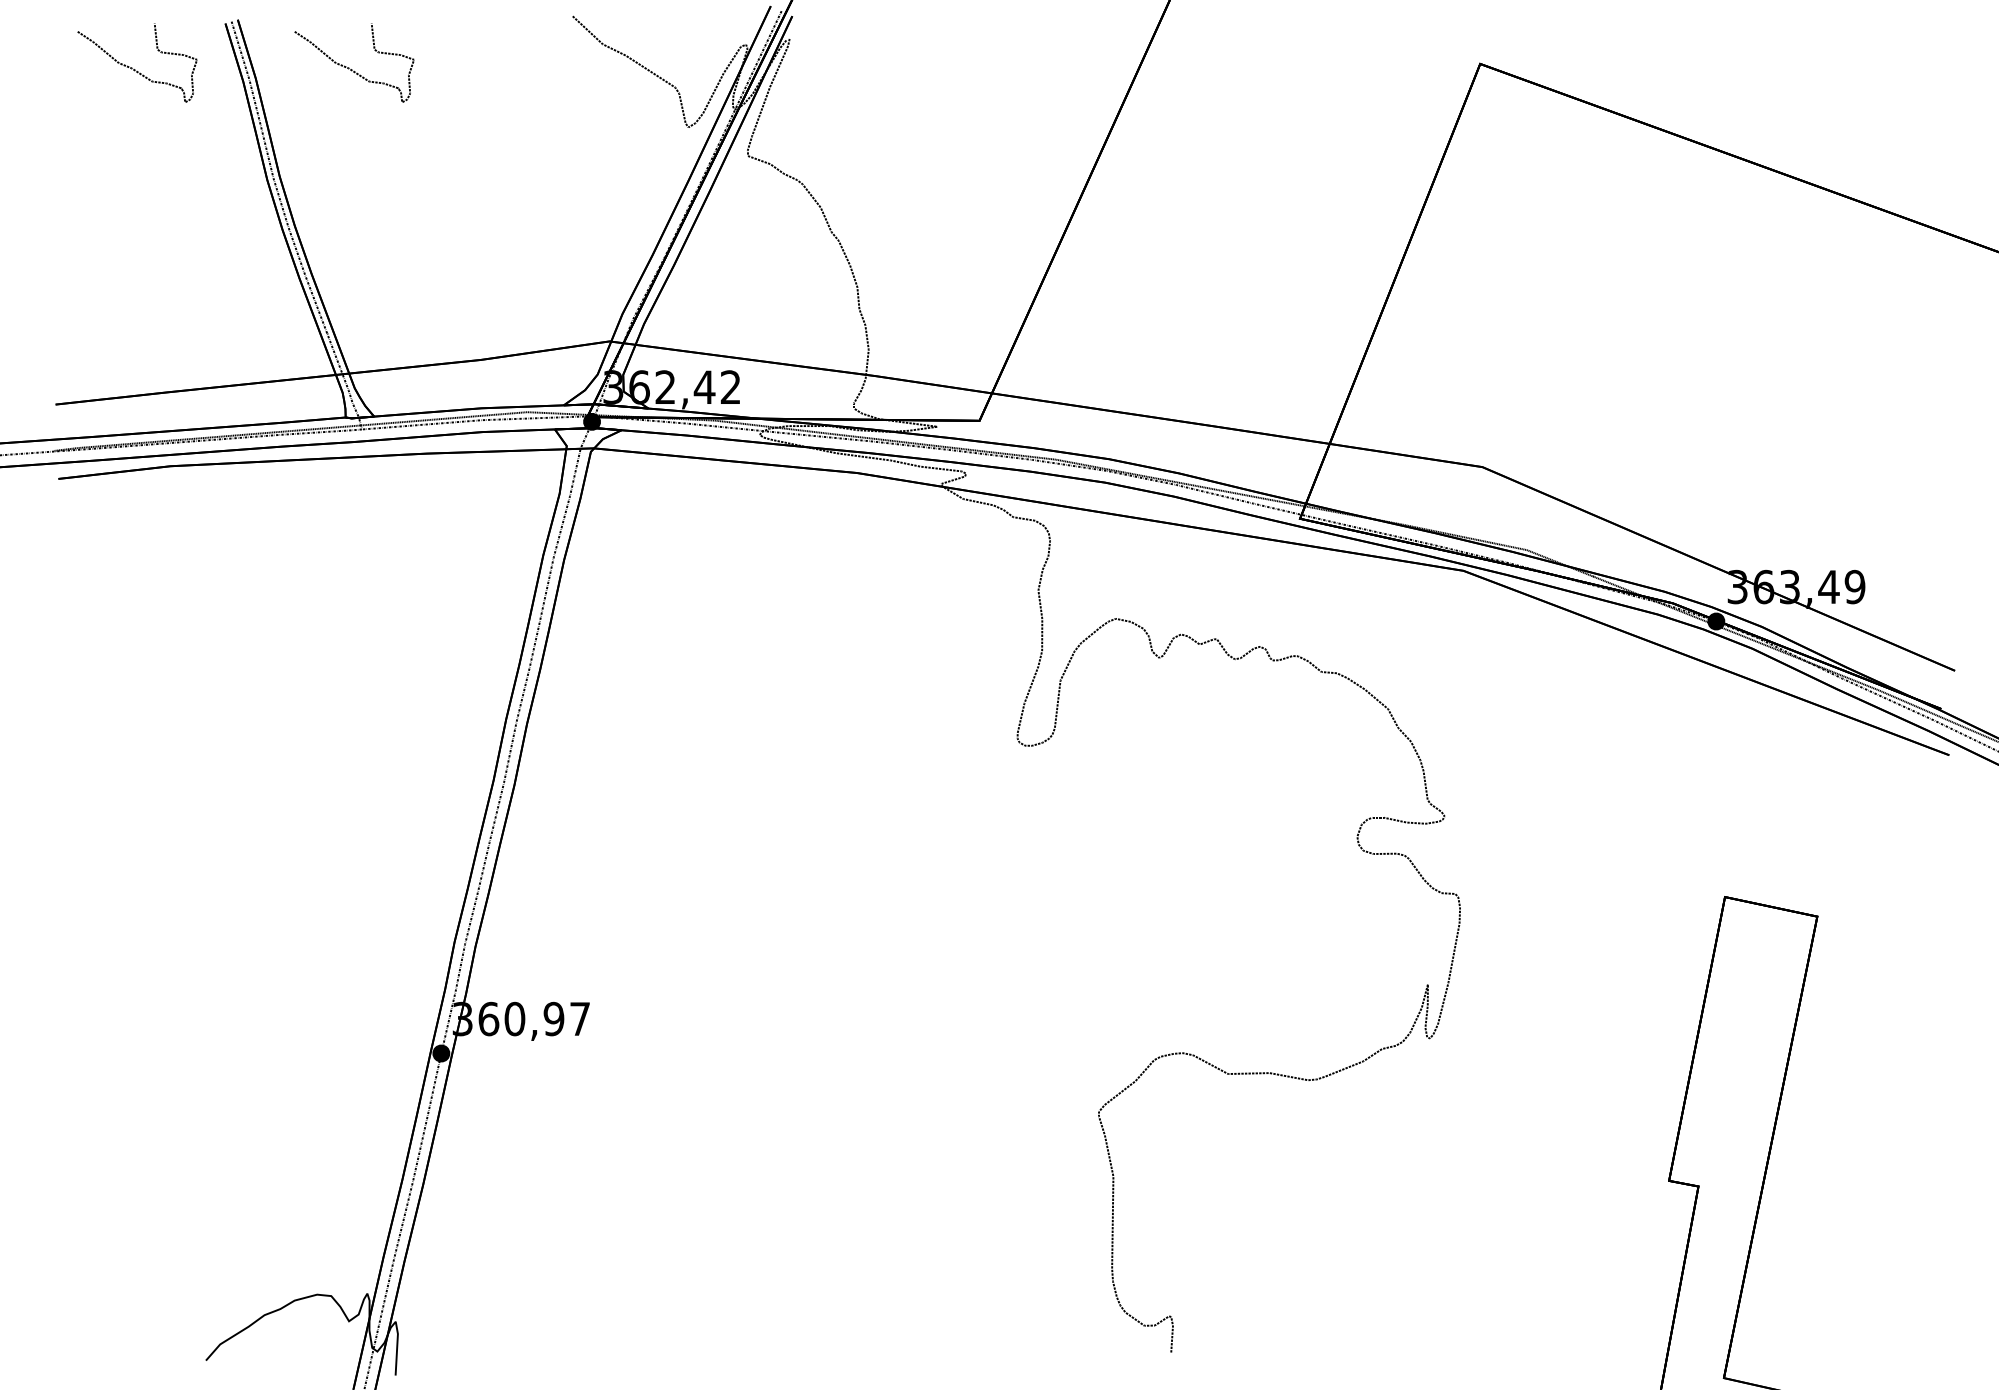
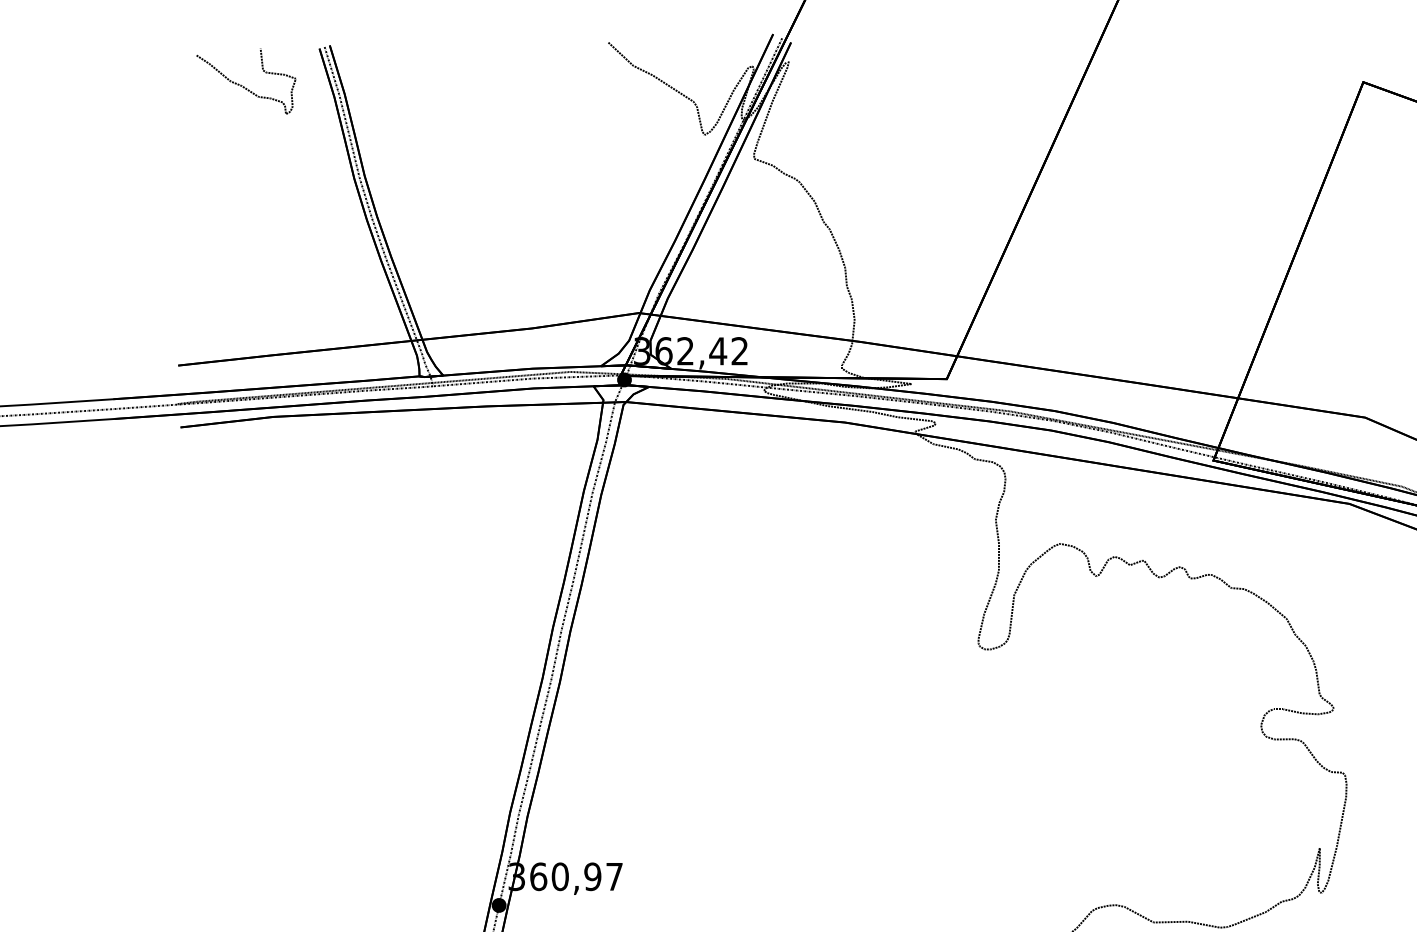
curve: (349, 67) -> (422, 85), removed

